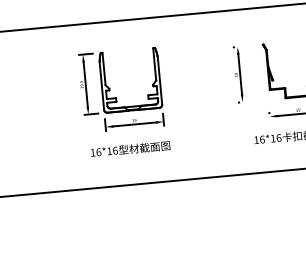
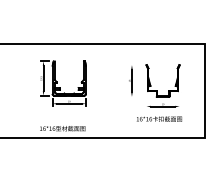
text: (130, 148) -> (62, 128), moved

